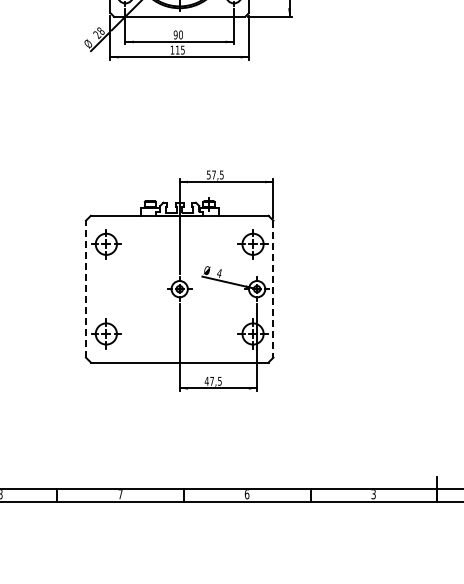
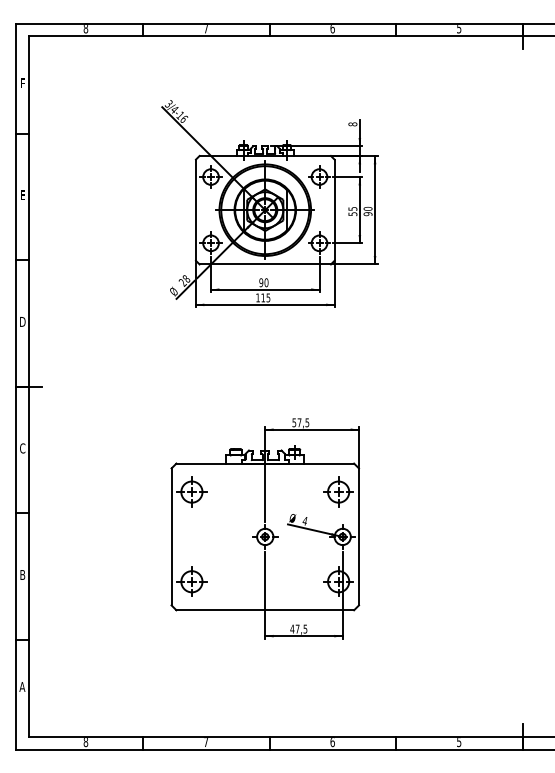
line: (85, 288) -> (171, 536), dashed -> solid
line: (273, 289) -> (359, 537), dashed -> solid
text: (373, 493) -> (459, 741), 3 -> 5

